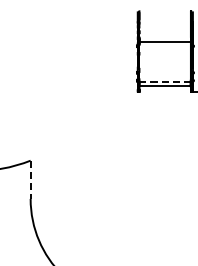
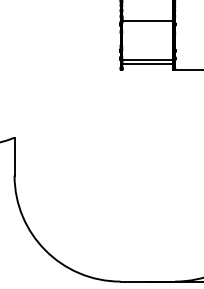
line: (164, 81) -> (147, 59), dashed -> solid
line: (30, 179) -> (14, 156), dashed -> solid

